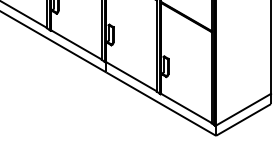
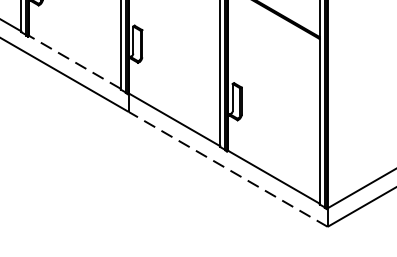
line: (76, 44) -> (74, 61), solid -> dashed
line: (160, 103) -> (227, 168), solid -> dashed

